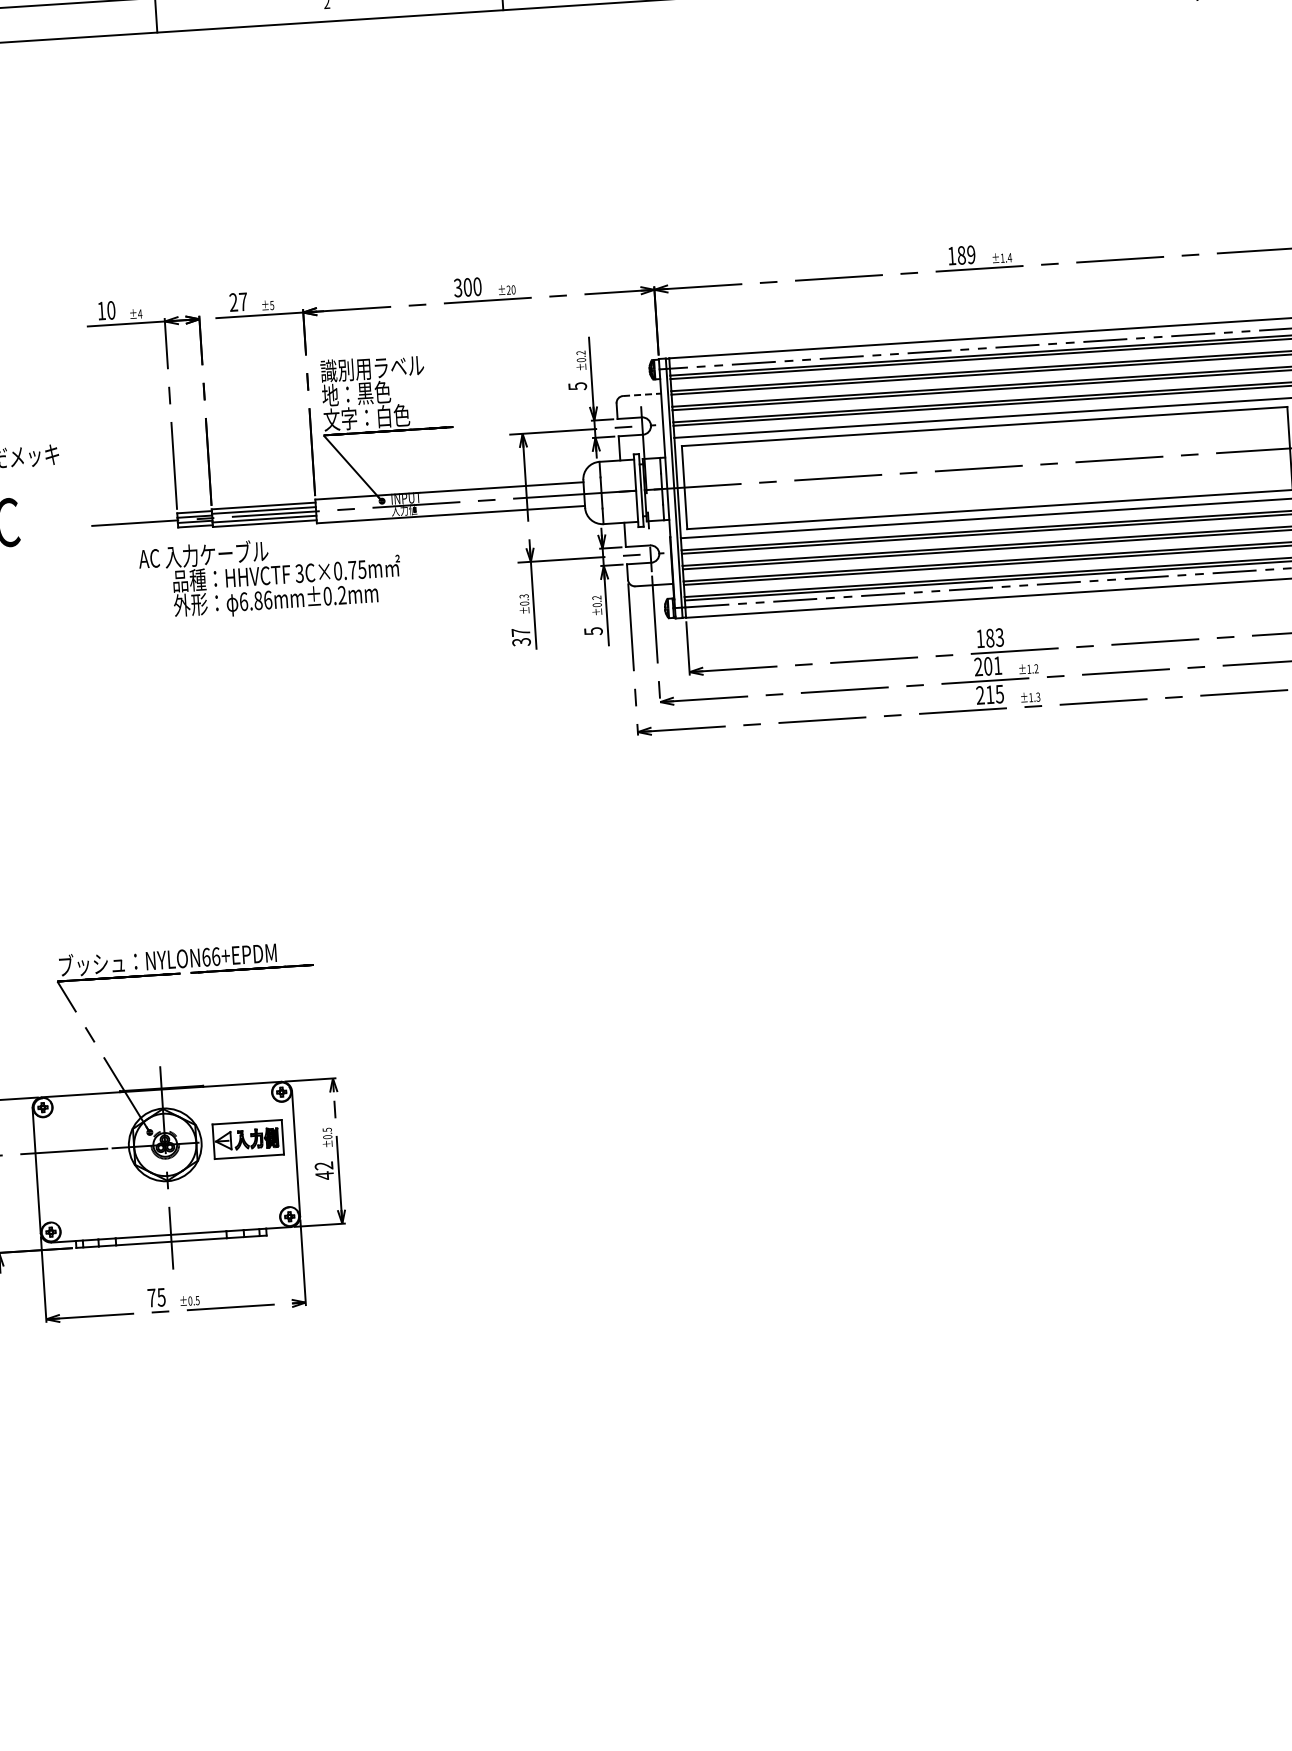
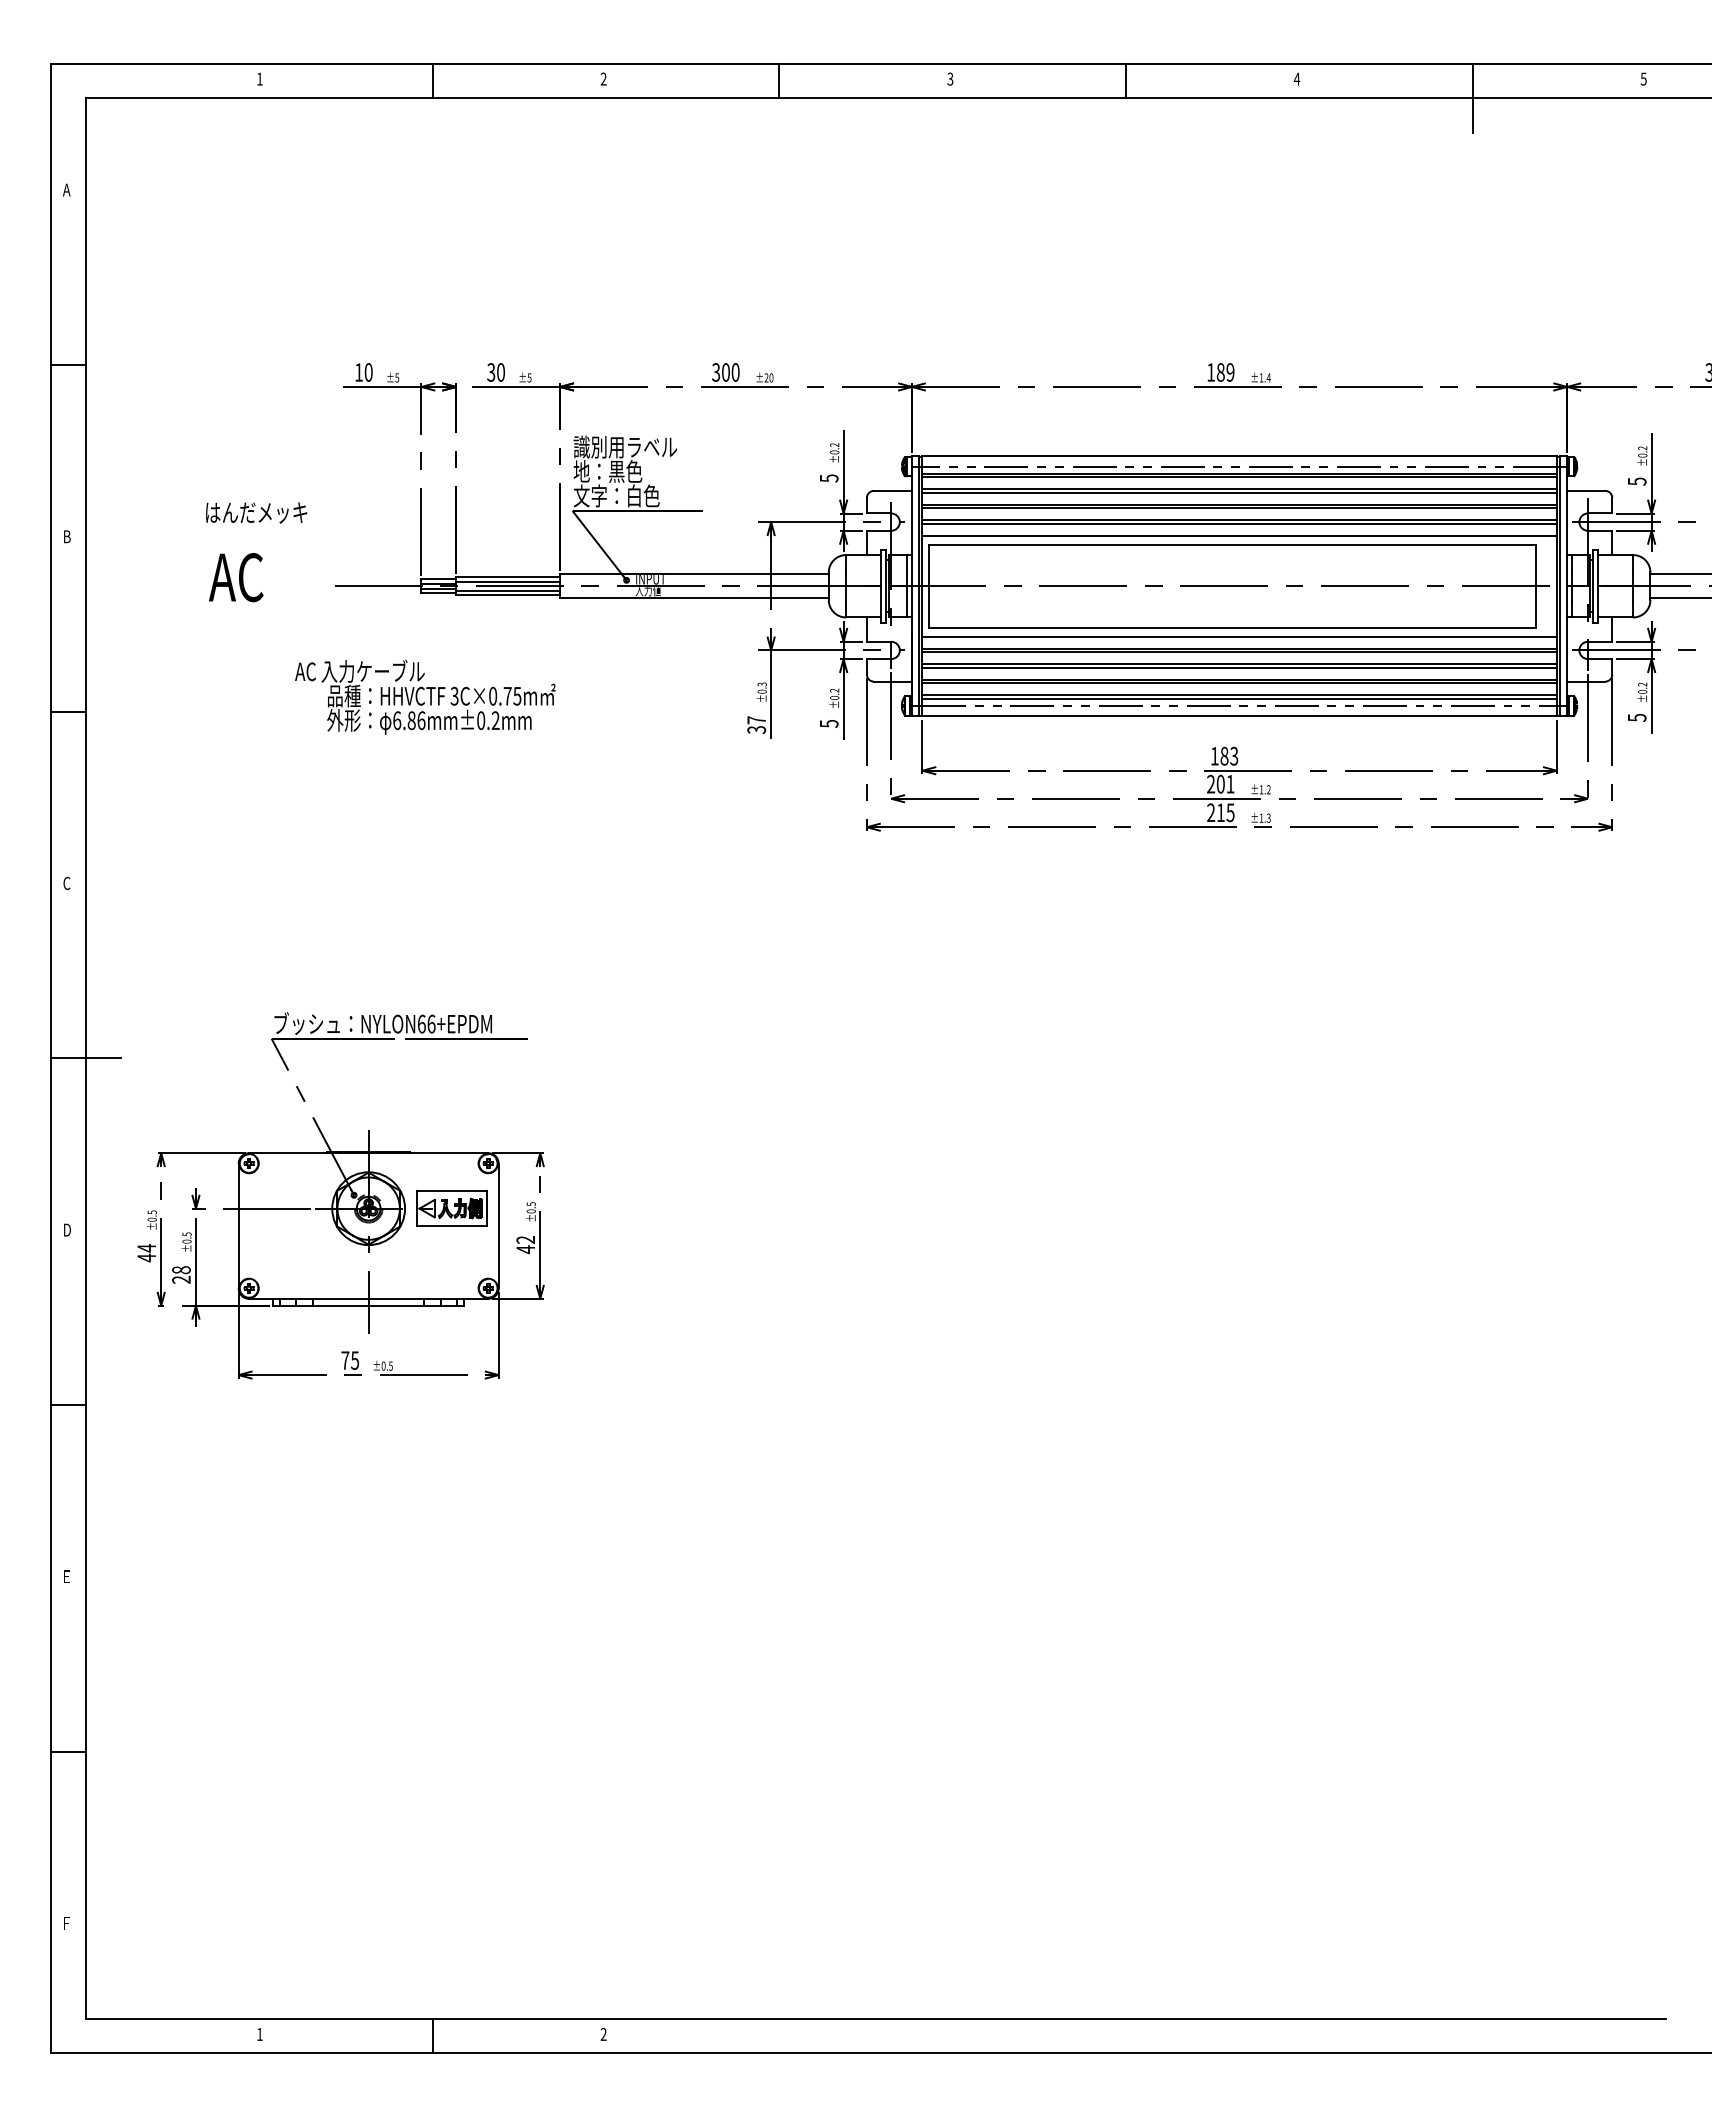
text: (237, 302) -> (495, 372), 27 -> 30
text: (140, 313) -> (397, 377), ±4 -> ±5
line: (642, 394) -> (893, 490), dashed -> solid
text: (270, 575) -> (425, 696), moved

